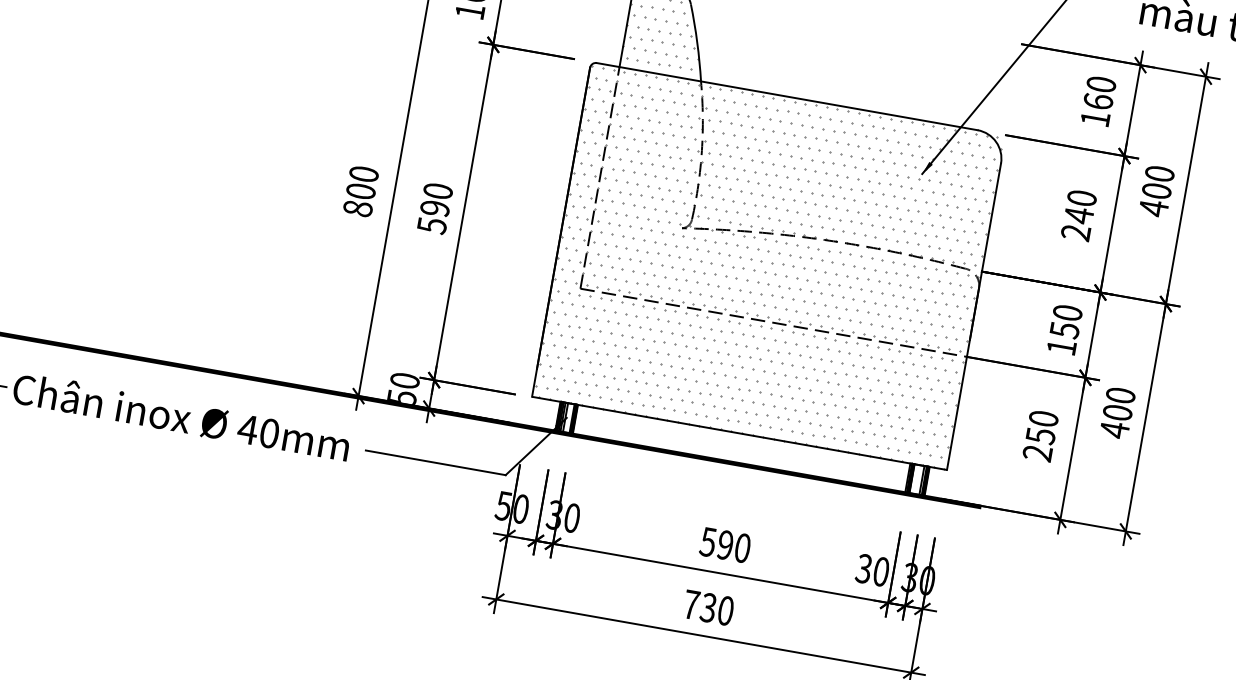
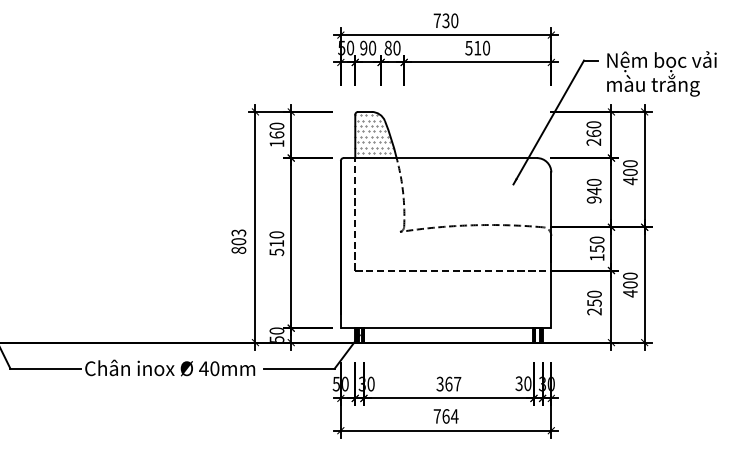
text: (1094, 117) -> (593, 141), 160 -> 260
text: (363, 173) -> (238, 232), 800 -> 803
text: (434, 208) -> (276, 243), 590 -> 510
text: (1076, 231) -> (594, 199), 240 -> 940
hatch: (767, 266) -> (445, 243), removed
text: (726, 544) -> (449, 383), 590 -> 367
text: (717, 609) -> (450, 416), 730 -> 764

